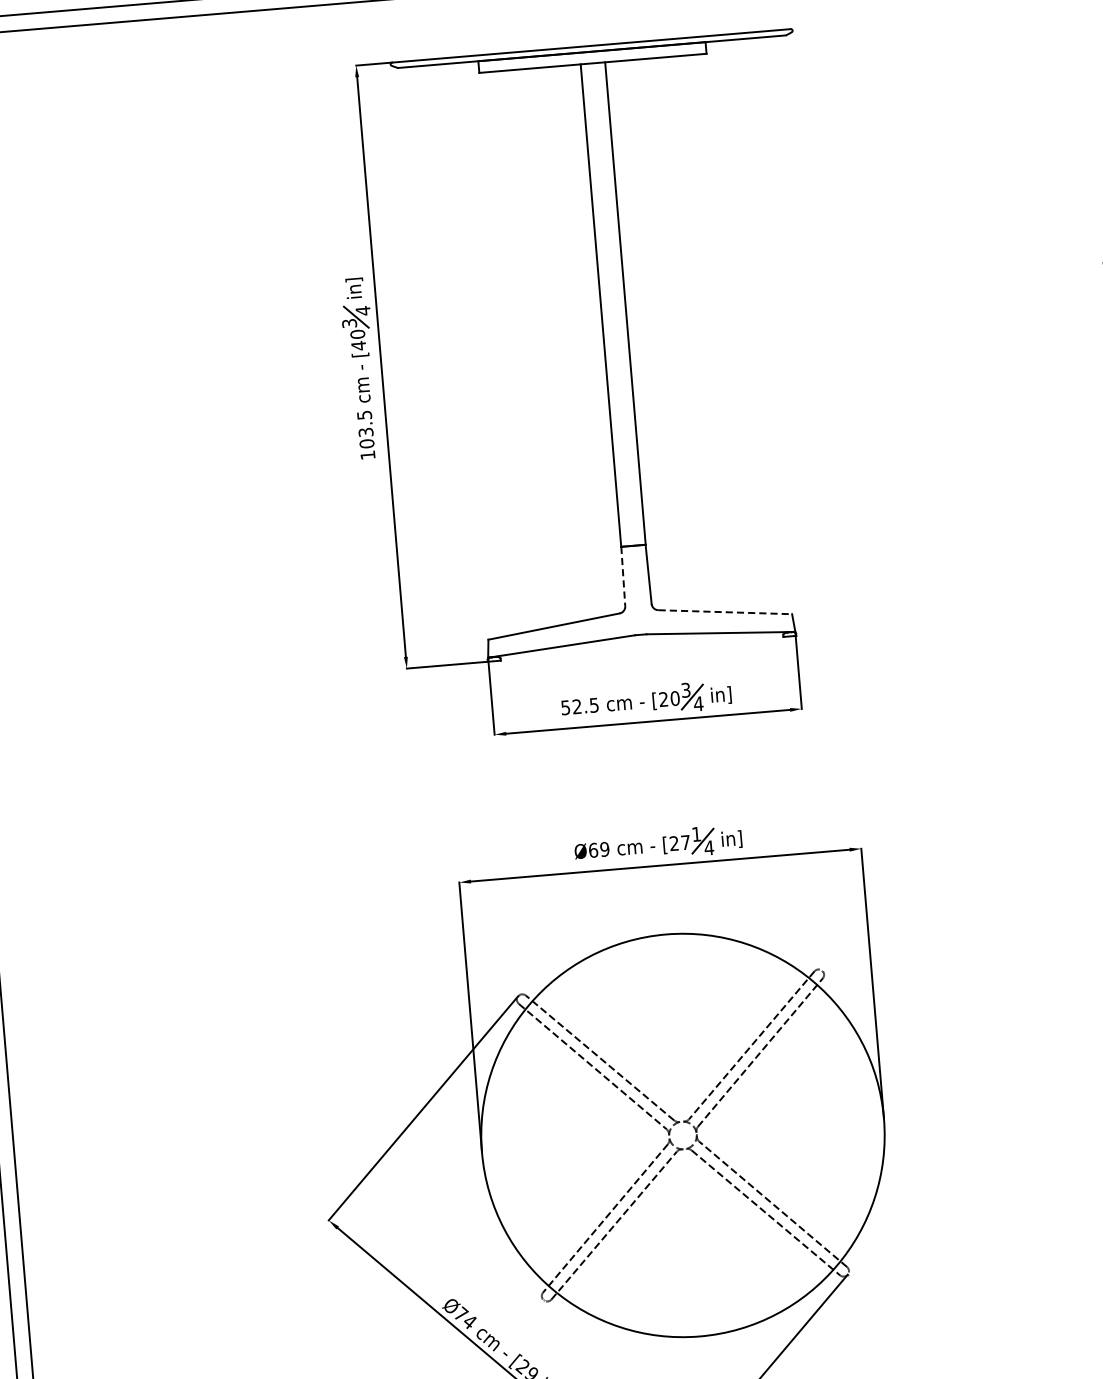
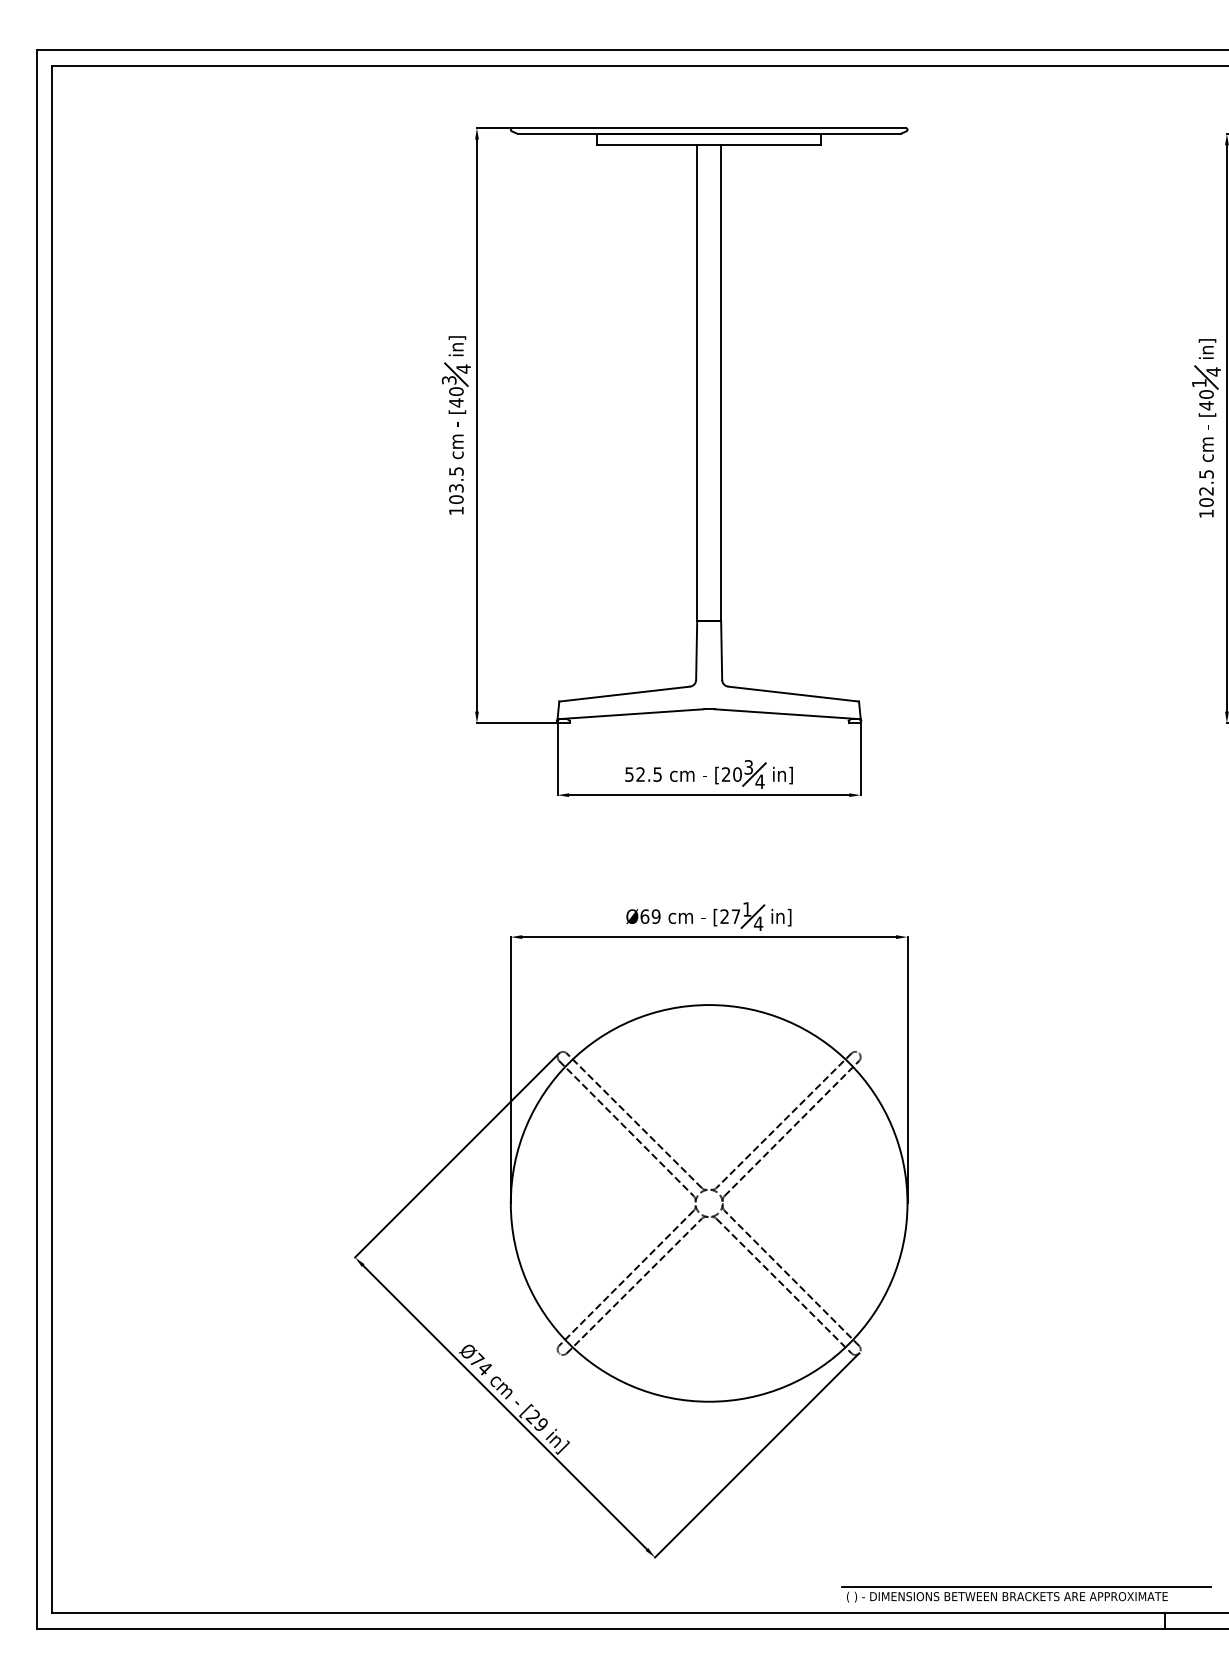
line: (623, 577) -> (696, 651), dashed -> solid
line: (725, 612) -> (793, 694), dashed -> solid

